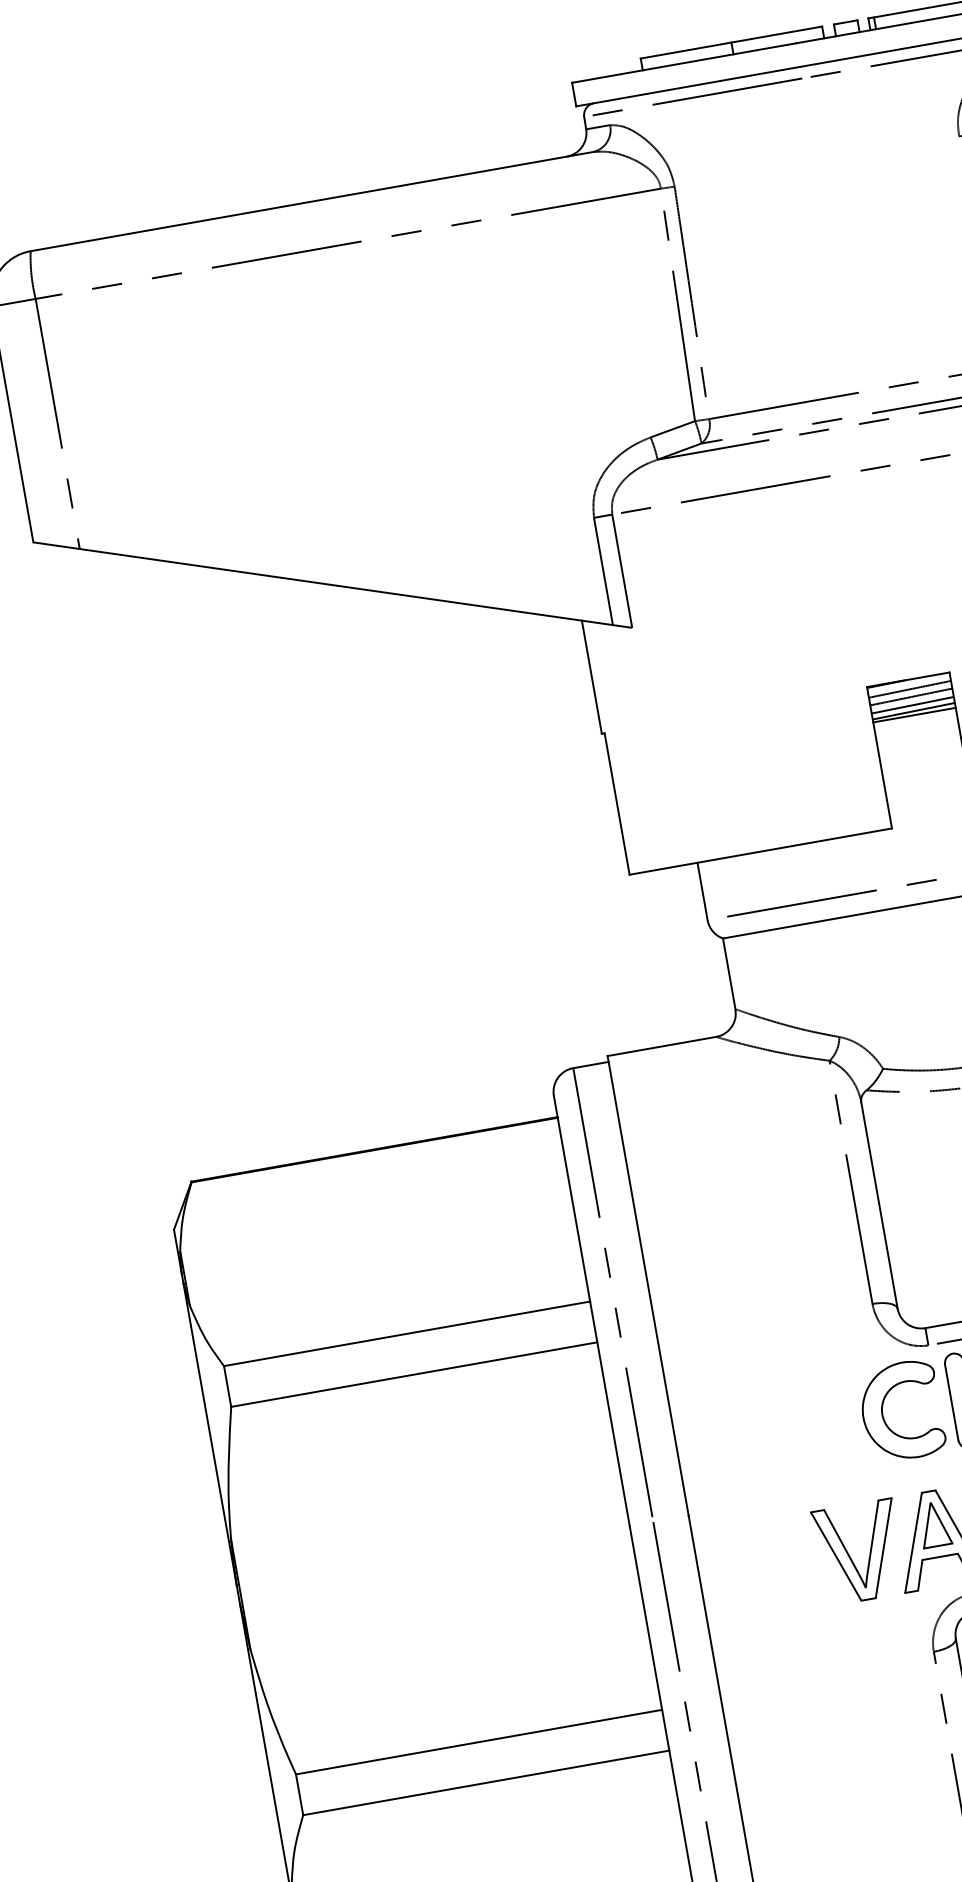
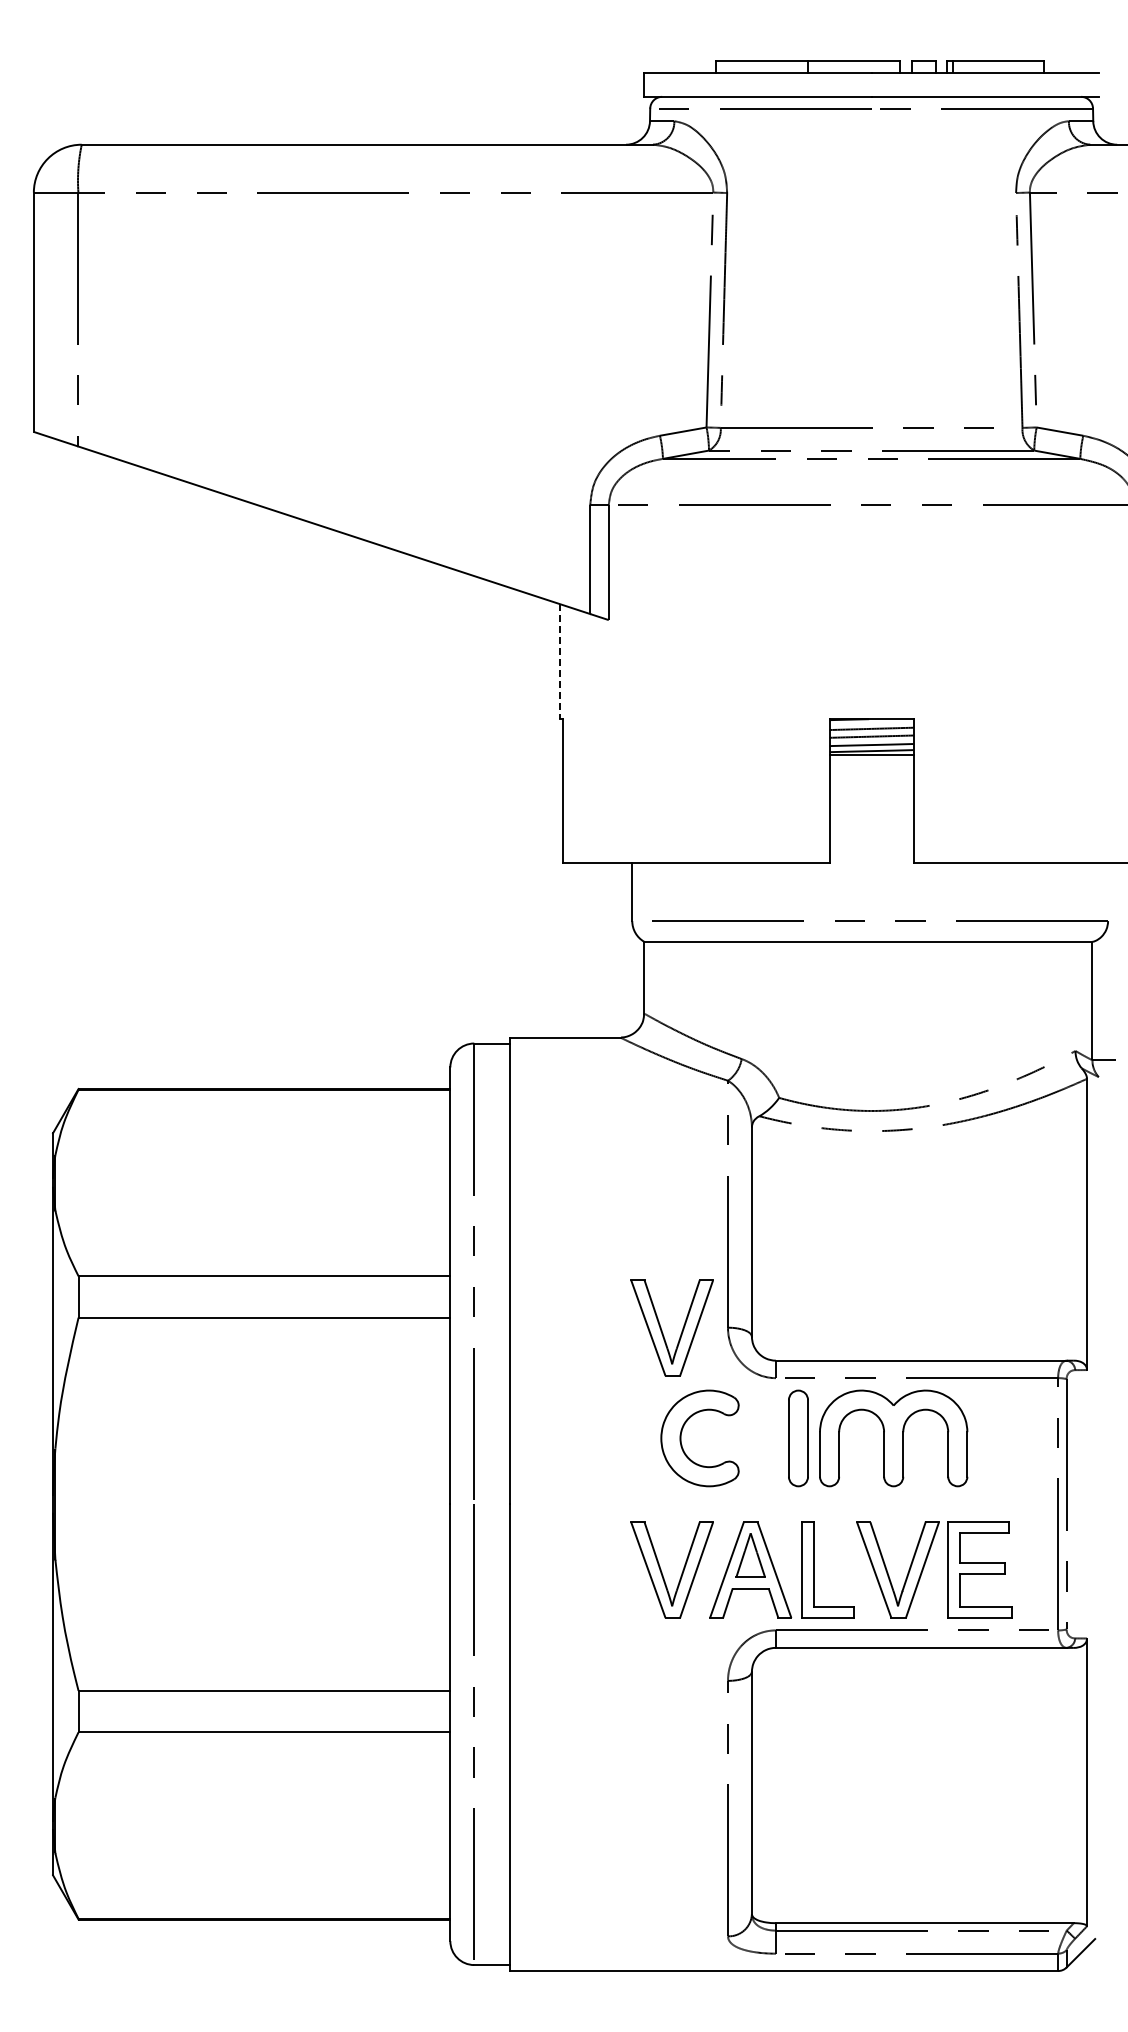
line: (592, 677) -> (560, 662), solid -> dashed
part: (808, 1318) -> (662, 1330), added
part: (883, 1414) -> (681, 1438), moved

